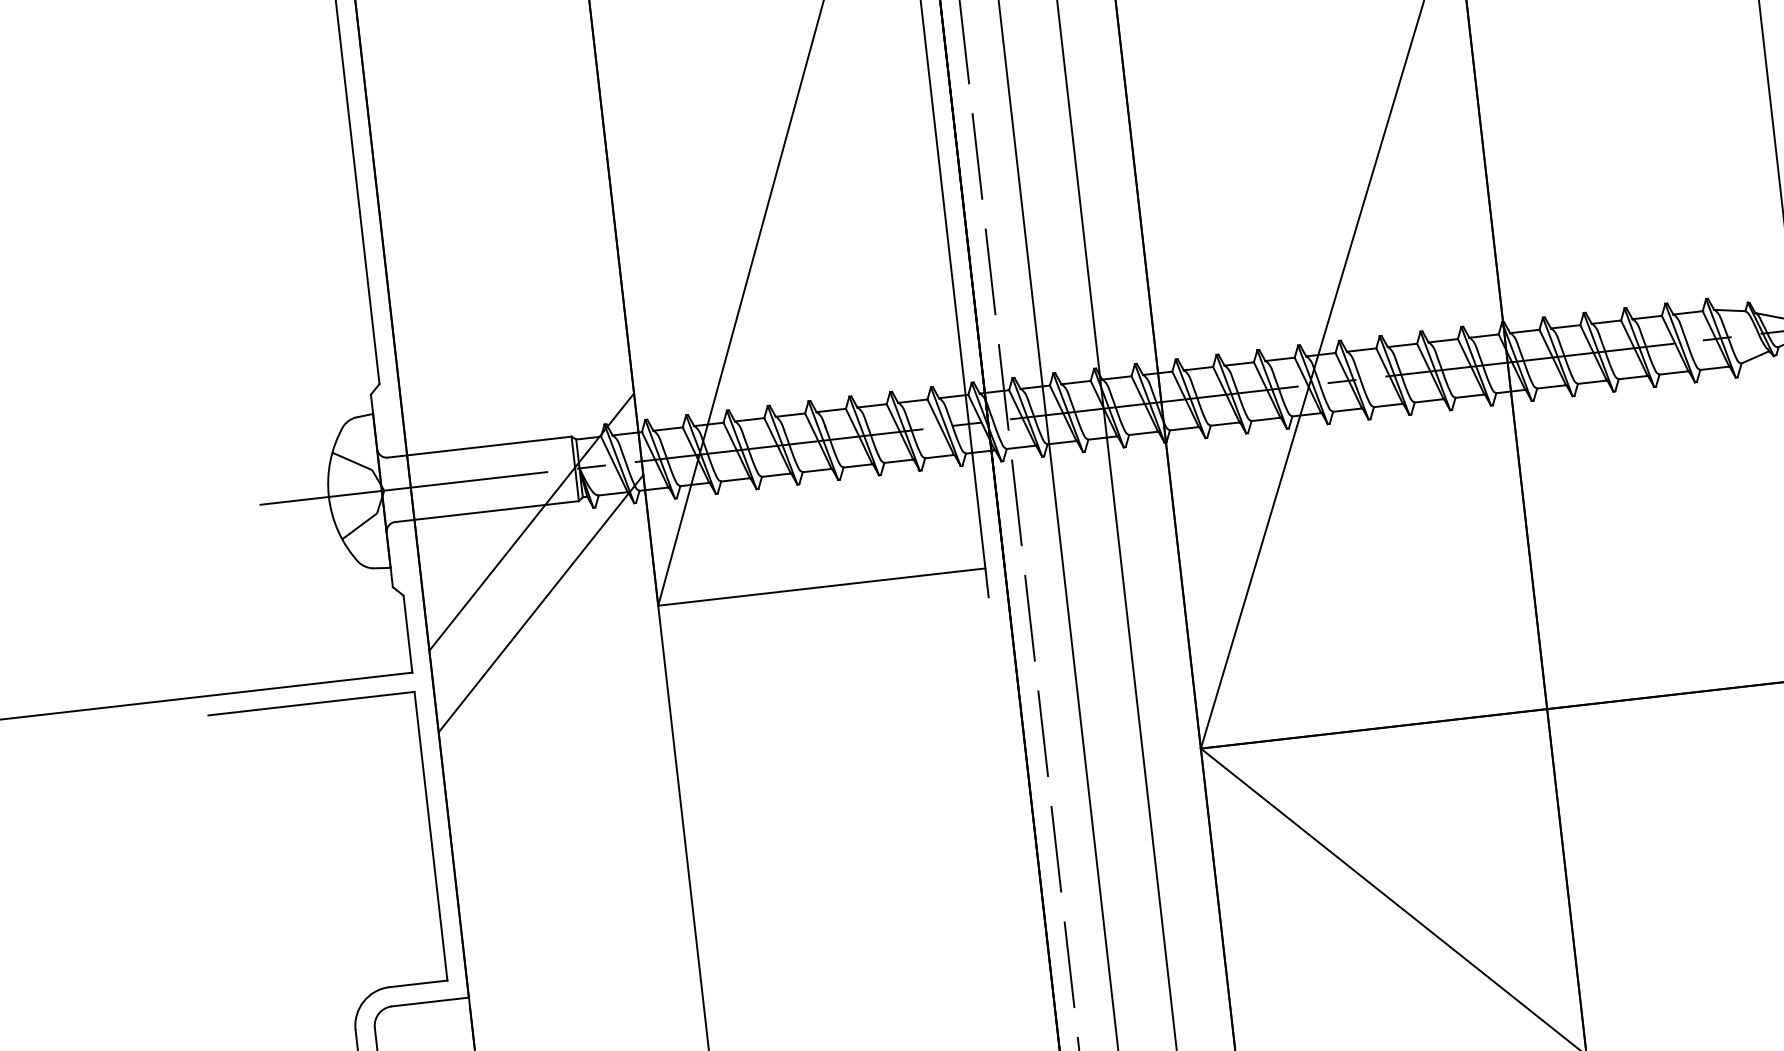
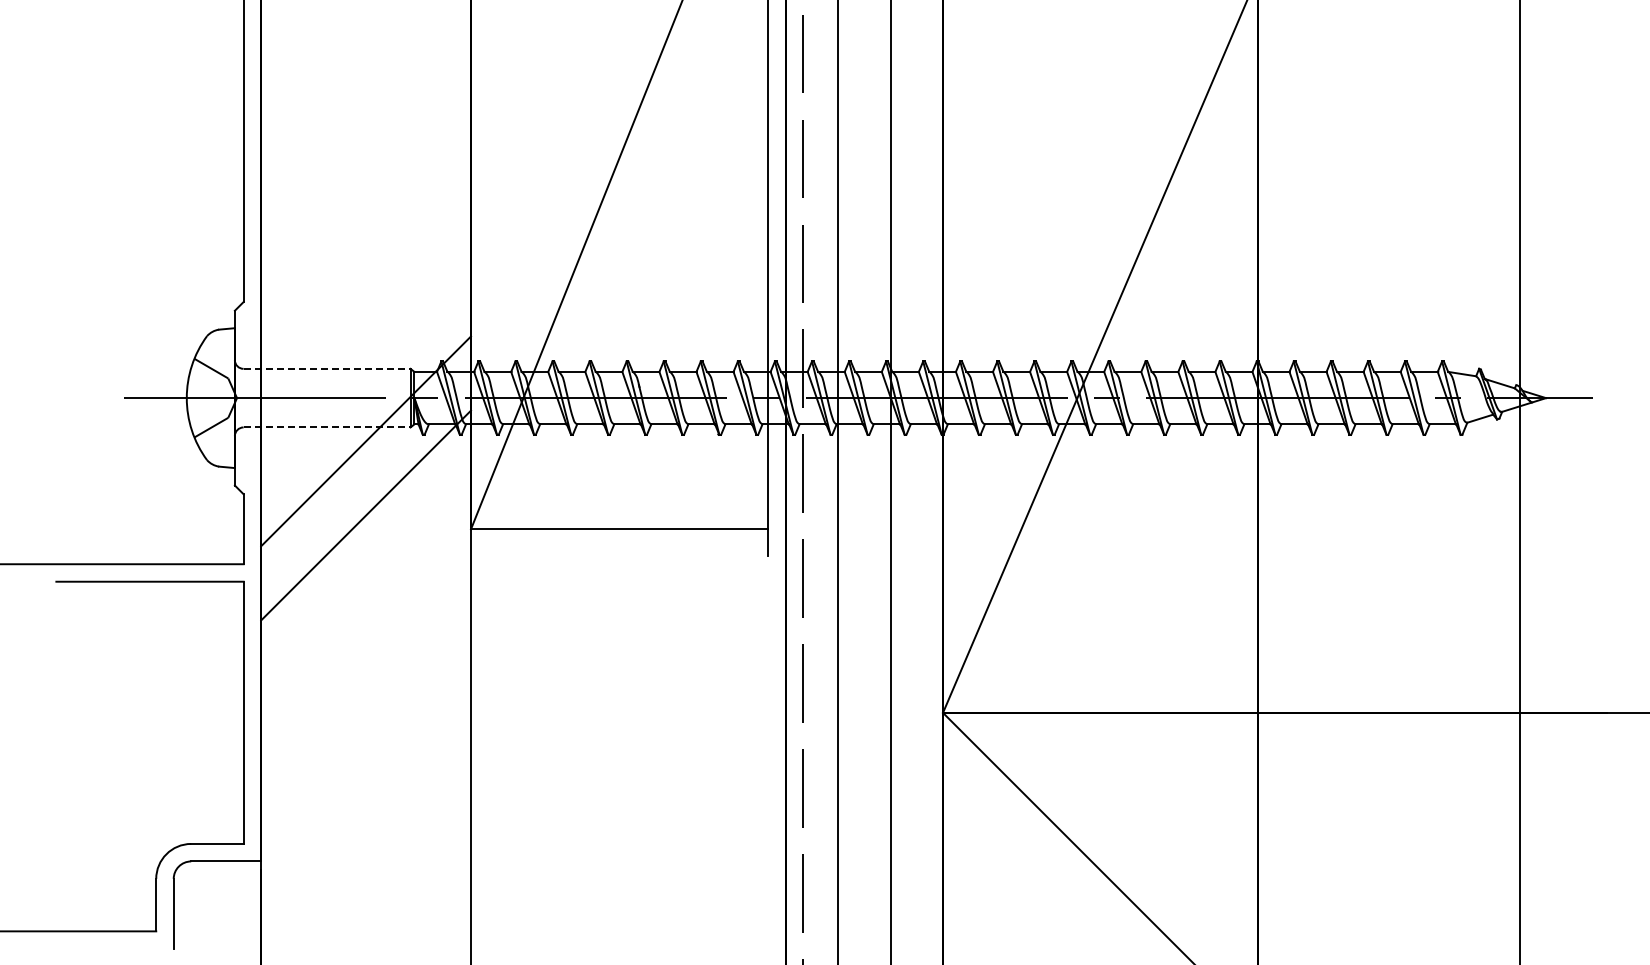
line: (480, 446) -> (327, 368), solid -> dashed
line: (487, 511) -> (327, 427), solid -> dashed

